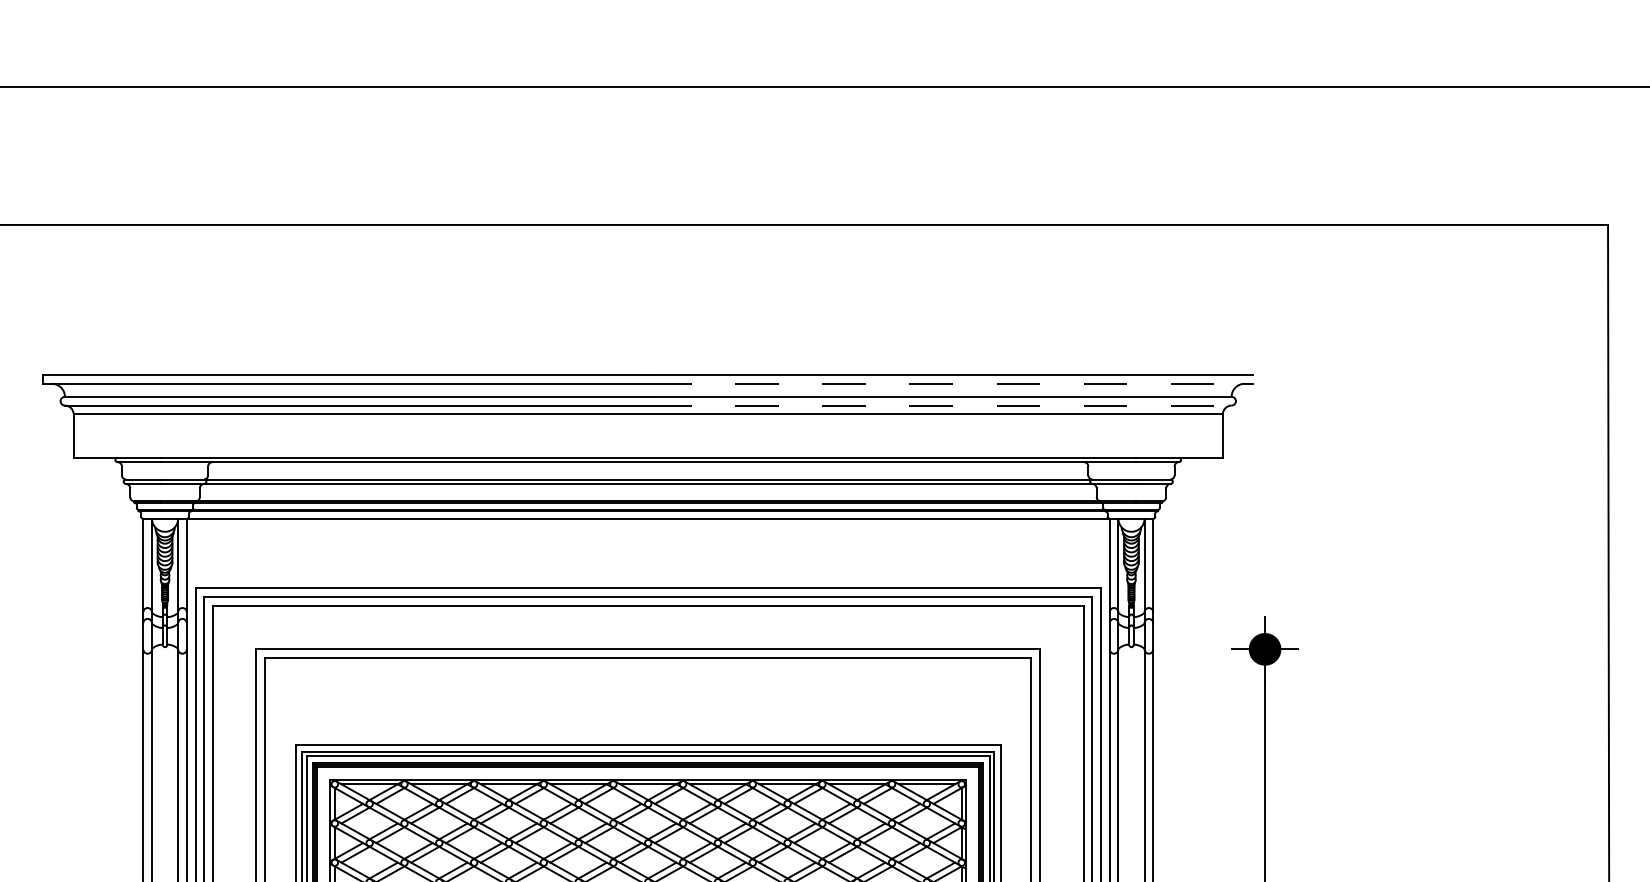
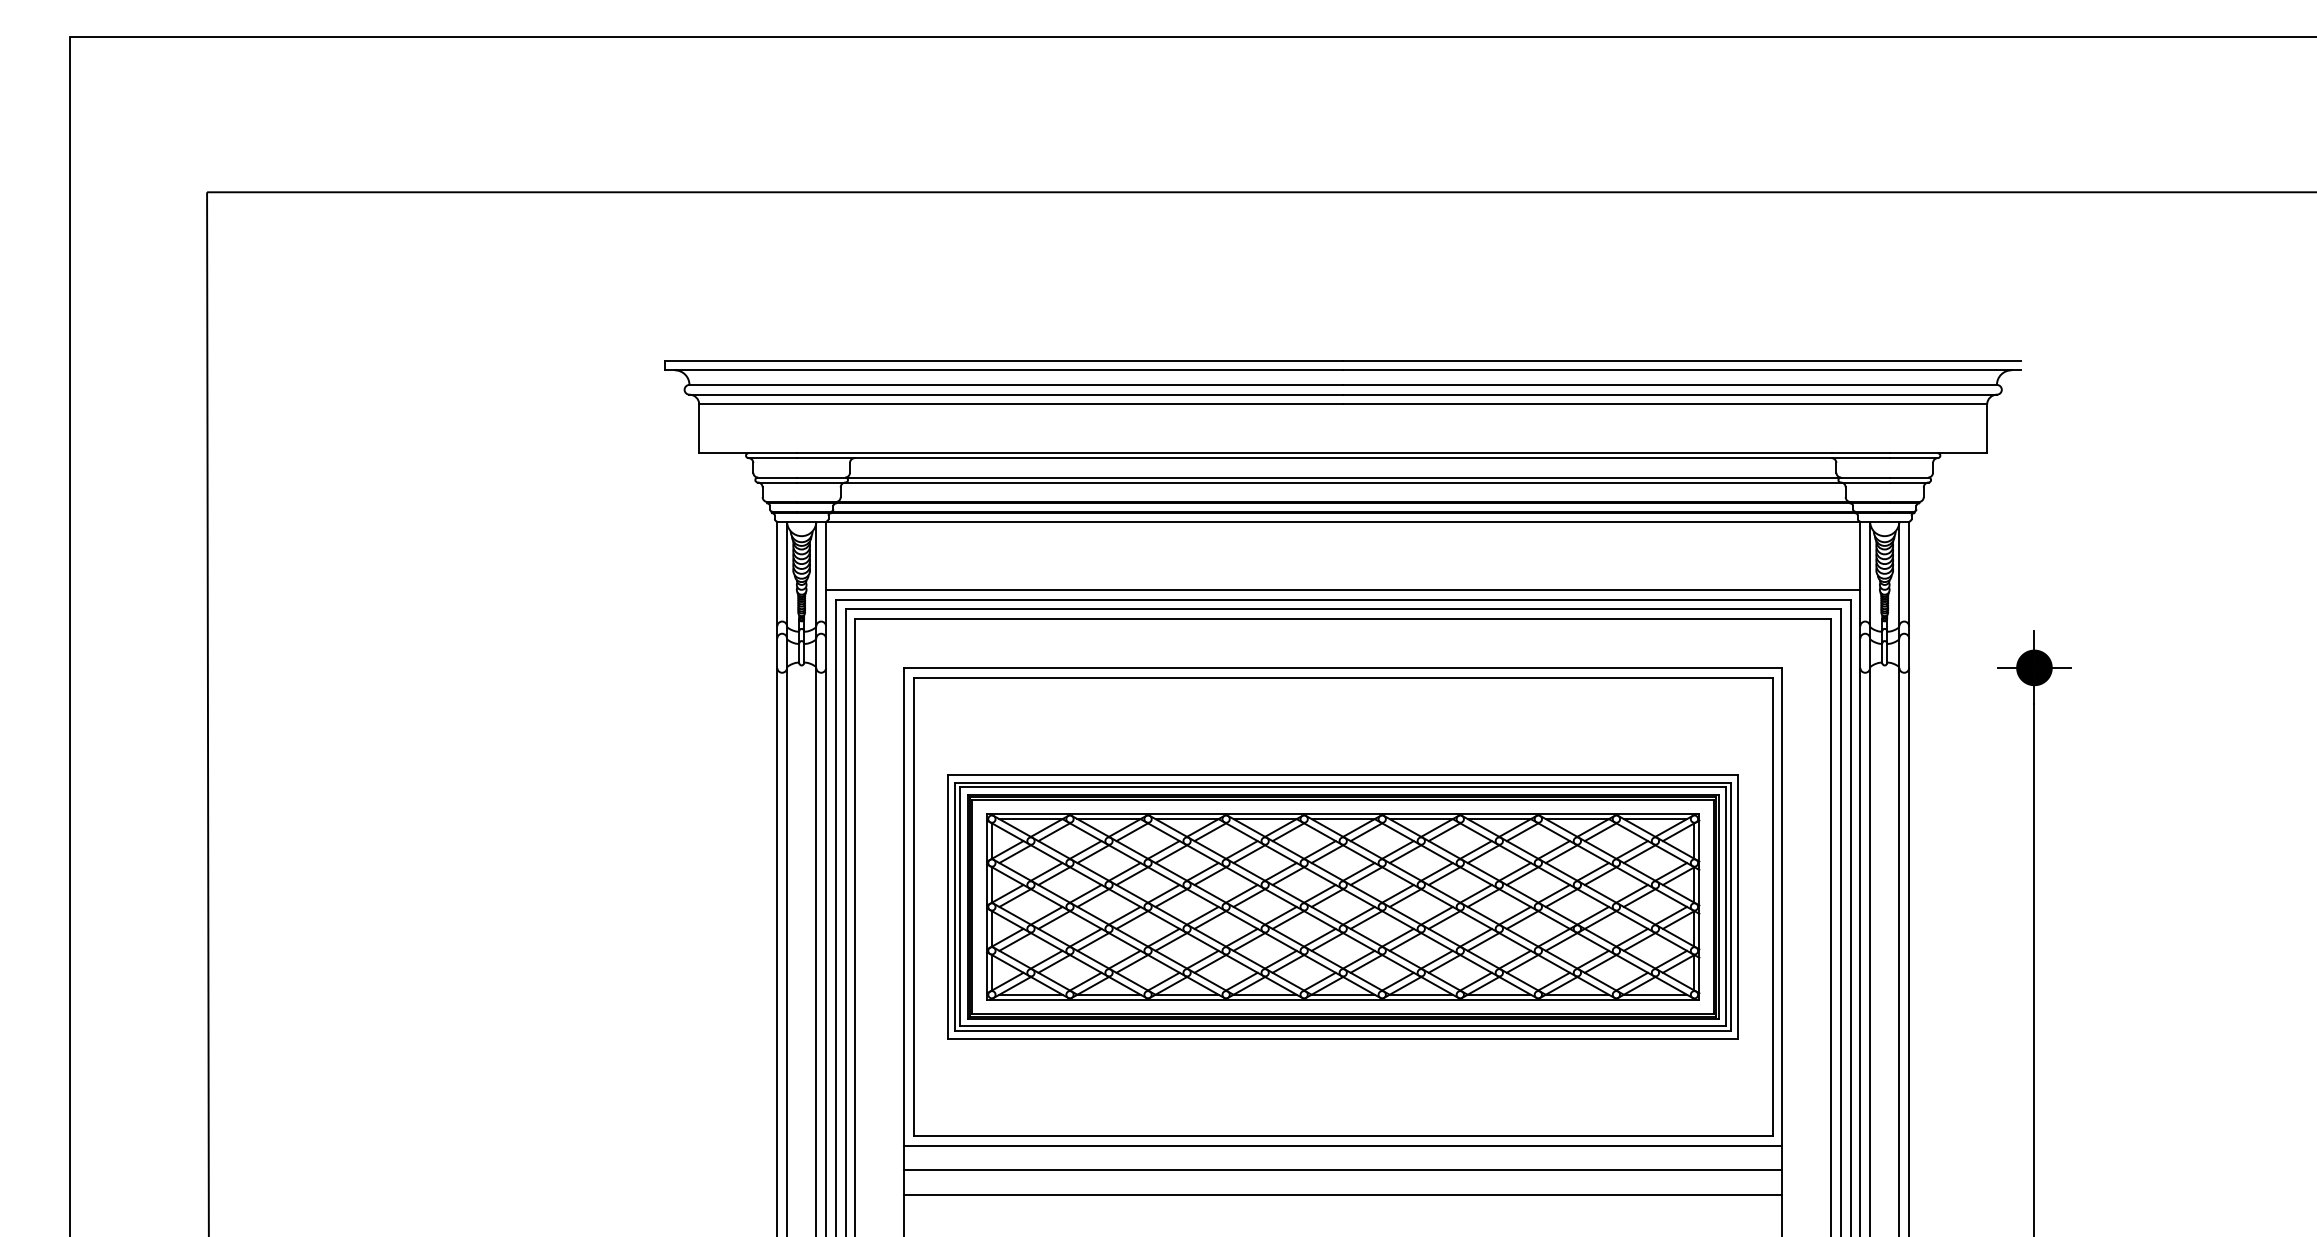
line: (946, 383) -> (1677, 370), dashed -> solid
line: (940, 405) -> (1670, 394), dashed -> solid
line: (648, 579) -> (1343, 589), added

